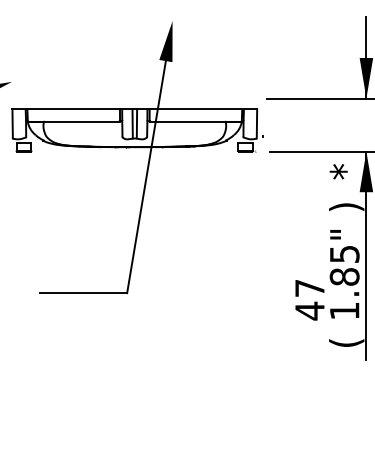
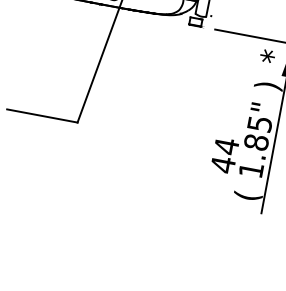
text: (309, 288) -> (226, 146), 47 -> 44

